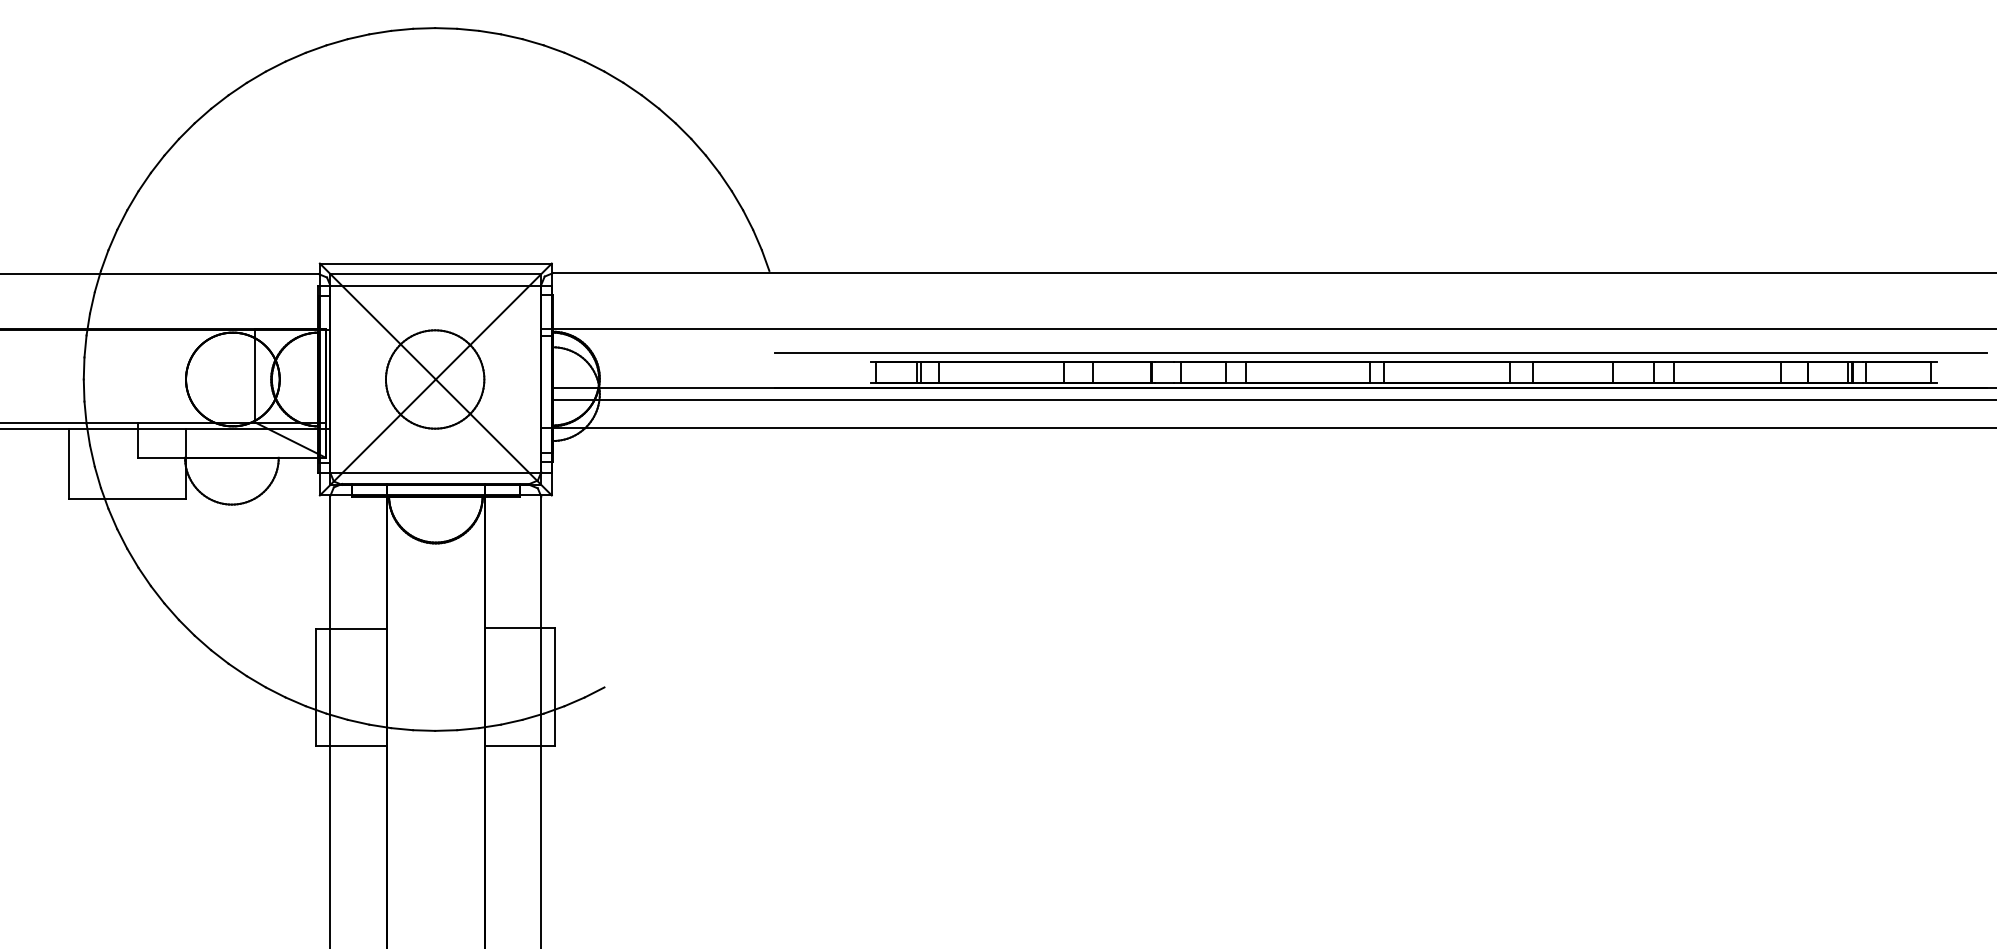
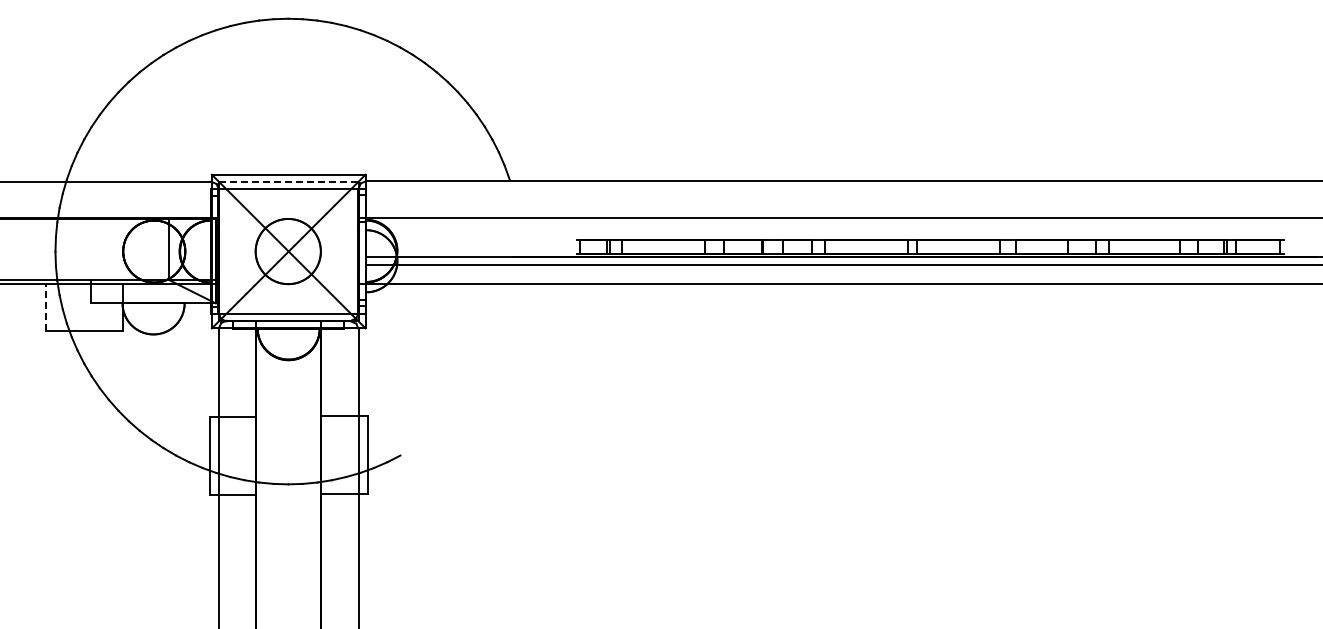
line: (435, 273) -> (288, 181), solid -> dashed
line: (1380, 353) -> (914, 234), removed
line: (68, 462) -> (45, 306), solid -> dashed

